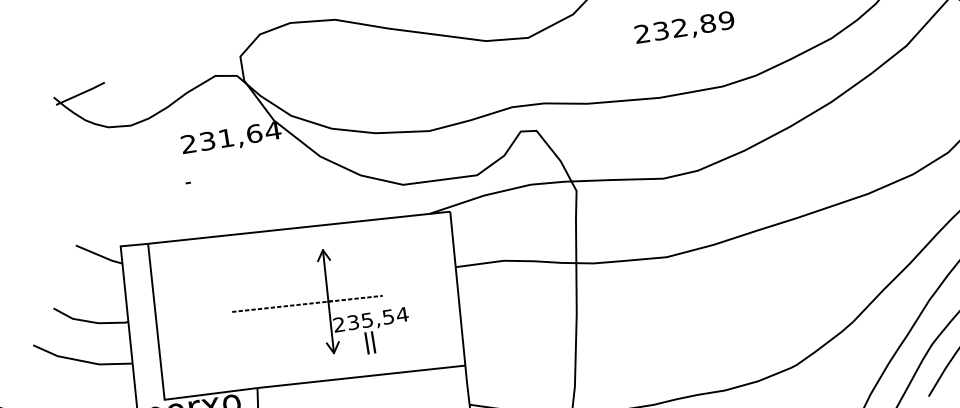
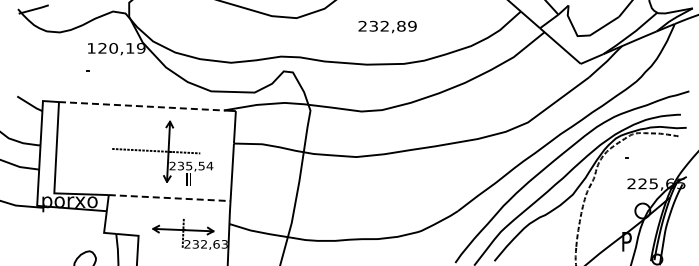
text: (231, 137) -> (116, 48), 231,64 -> 120,19
line: (289, 229) -> (141, 106), solid -> dashed
part: (318, 304) -> (162, 152), moved
line: (361, 377) -> (169, 198), solid -> dashed

